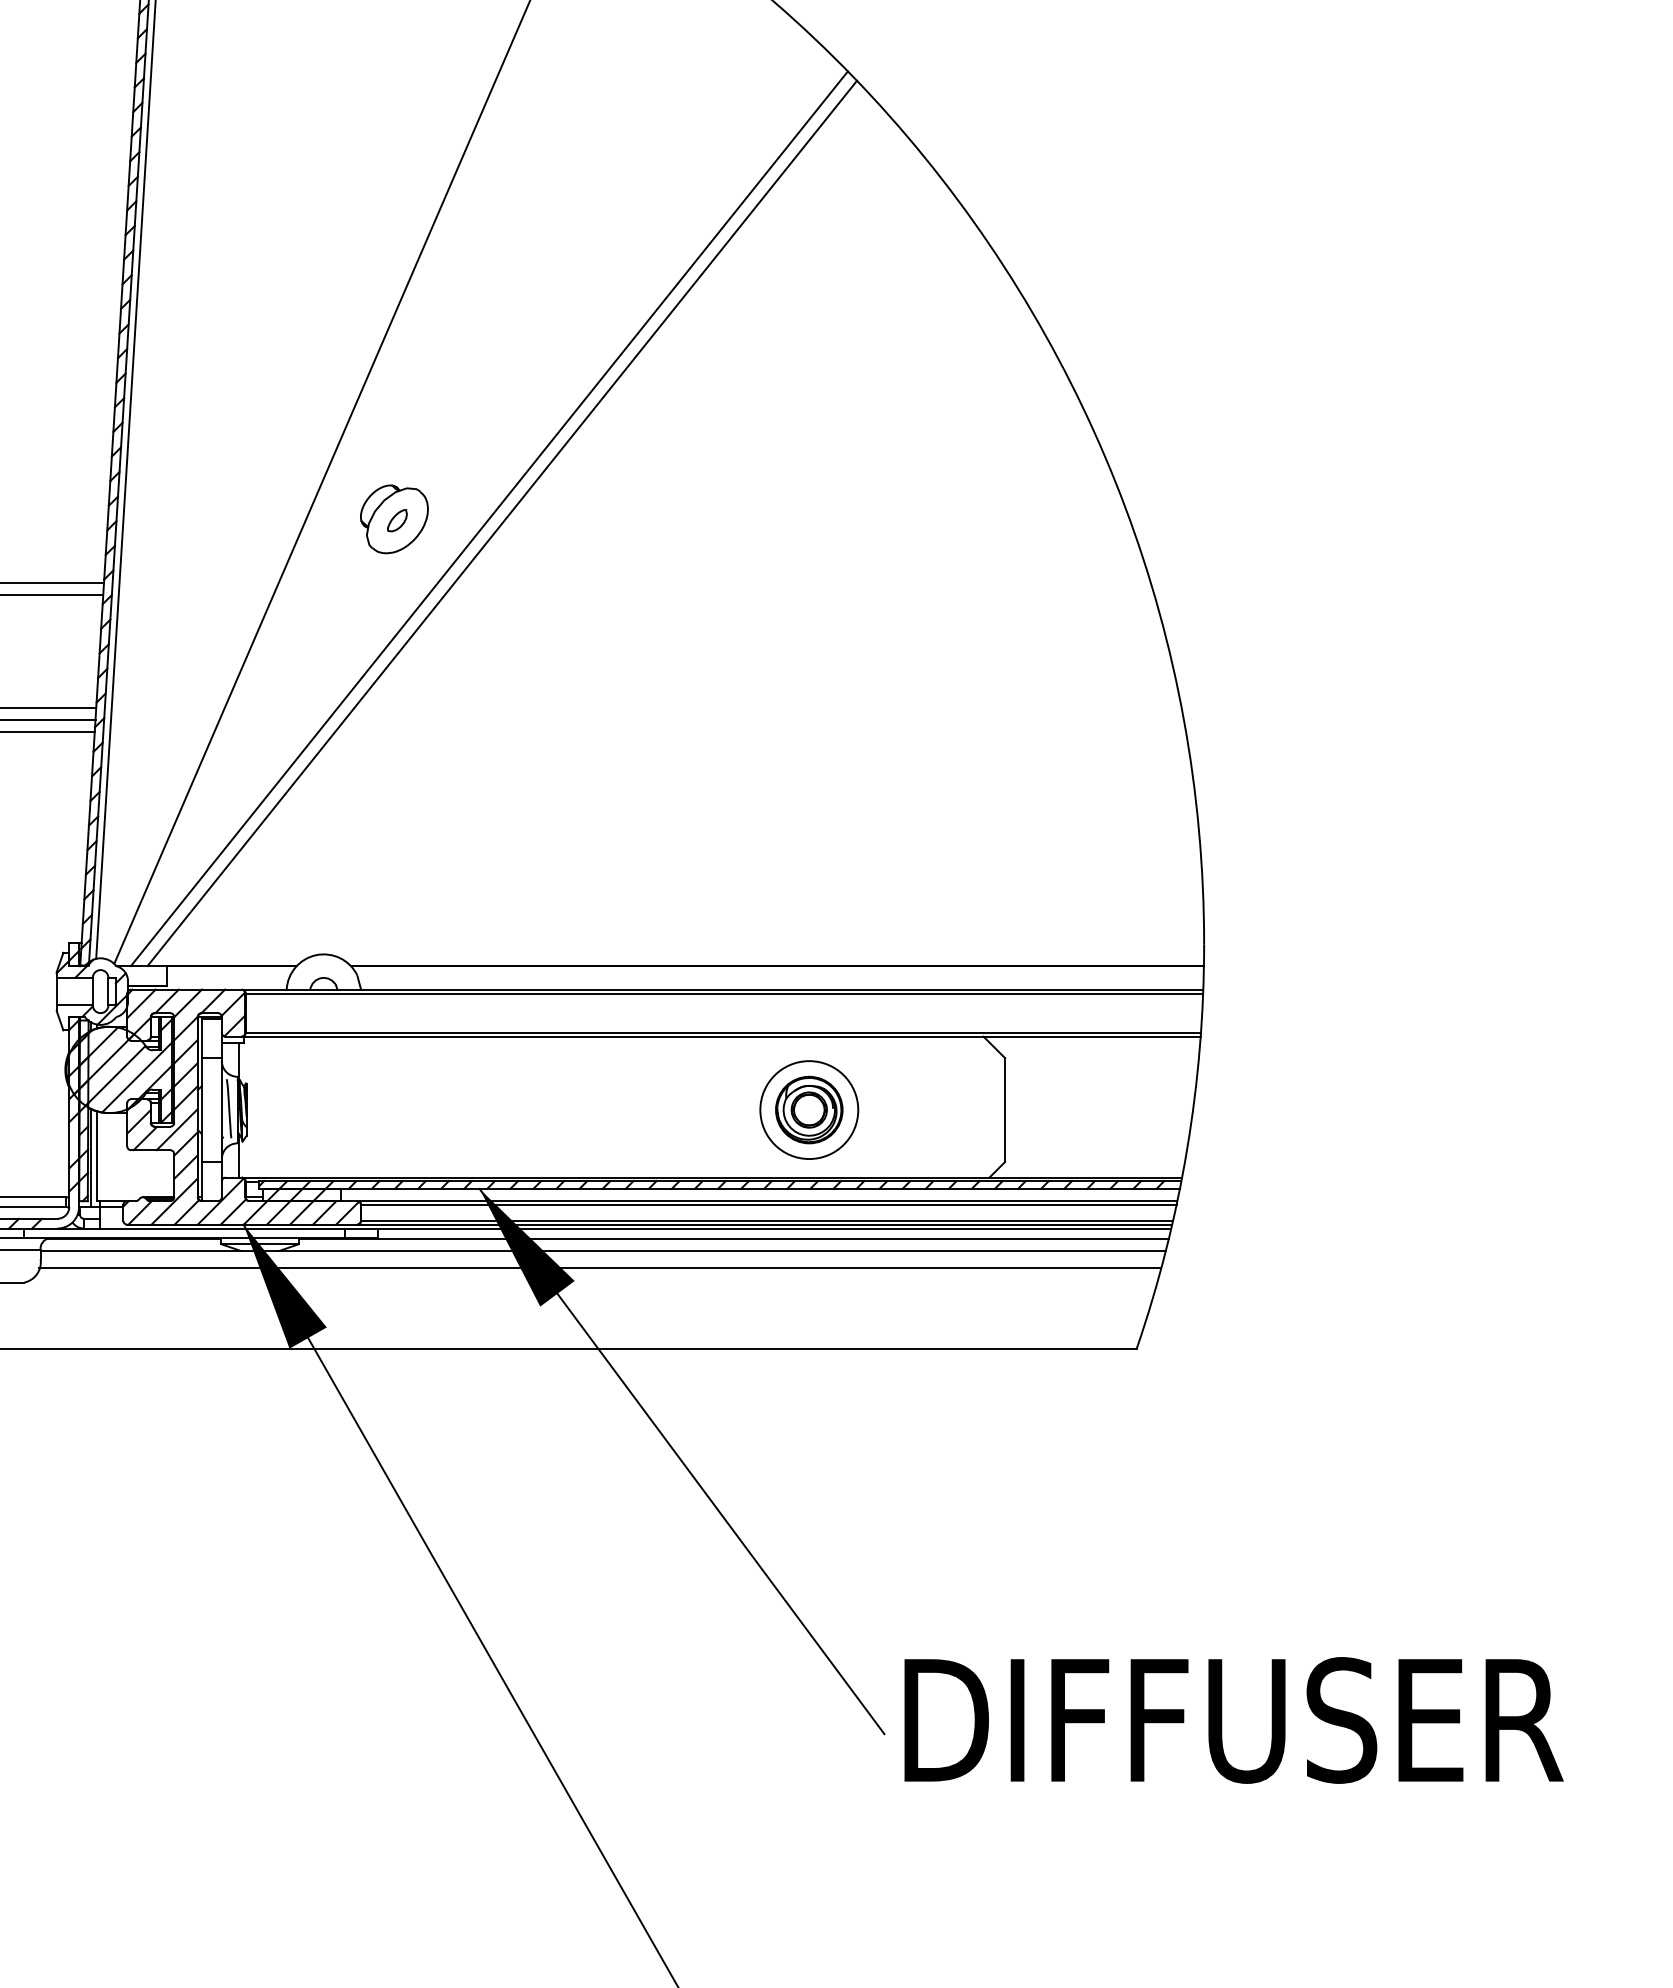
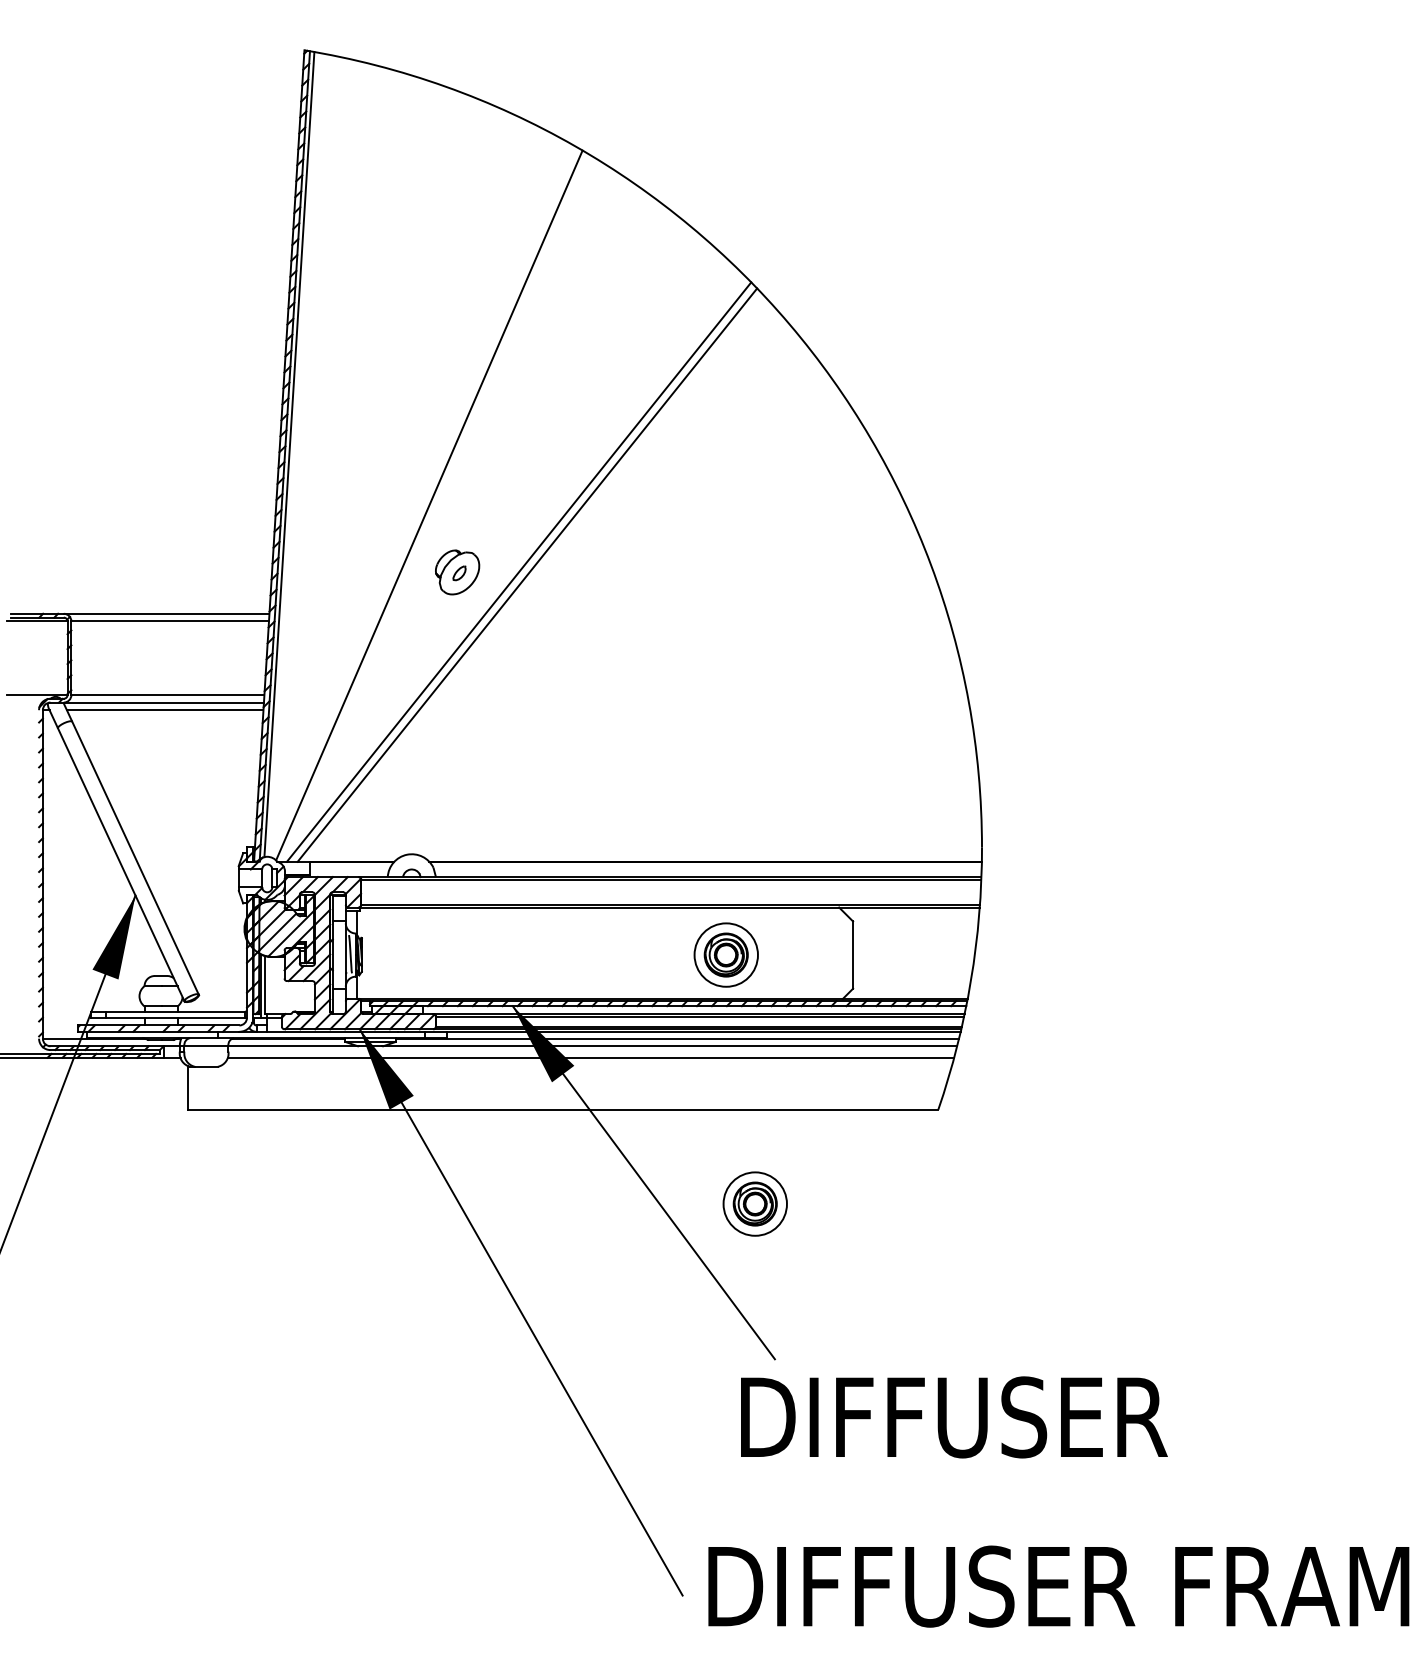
part: (852, 1493) -> (754, 1203), added
text: (1234, 1720) -> (954, 1417), moved

